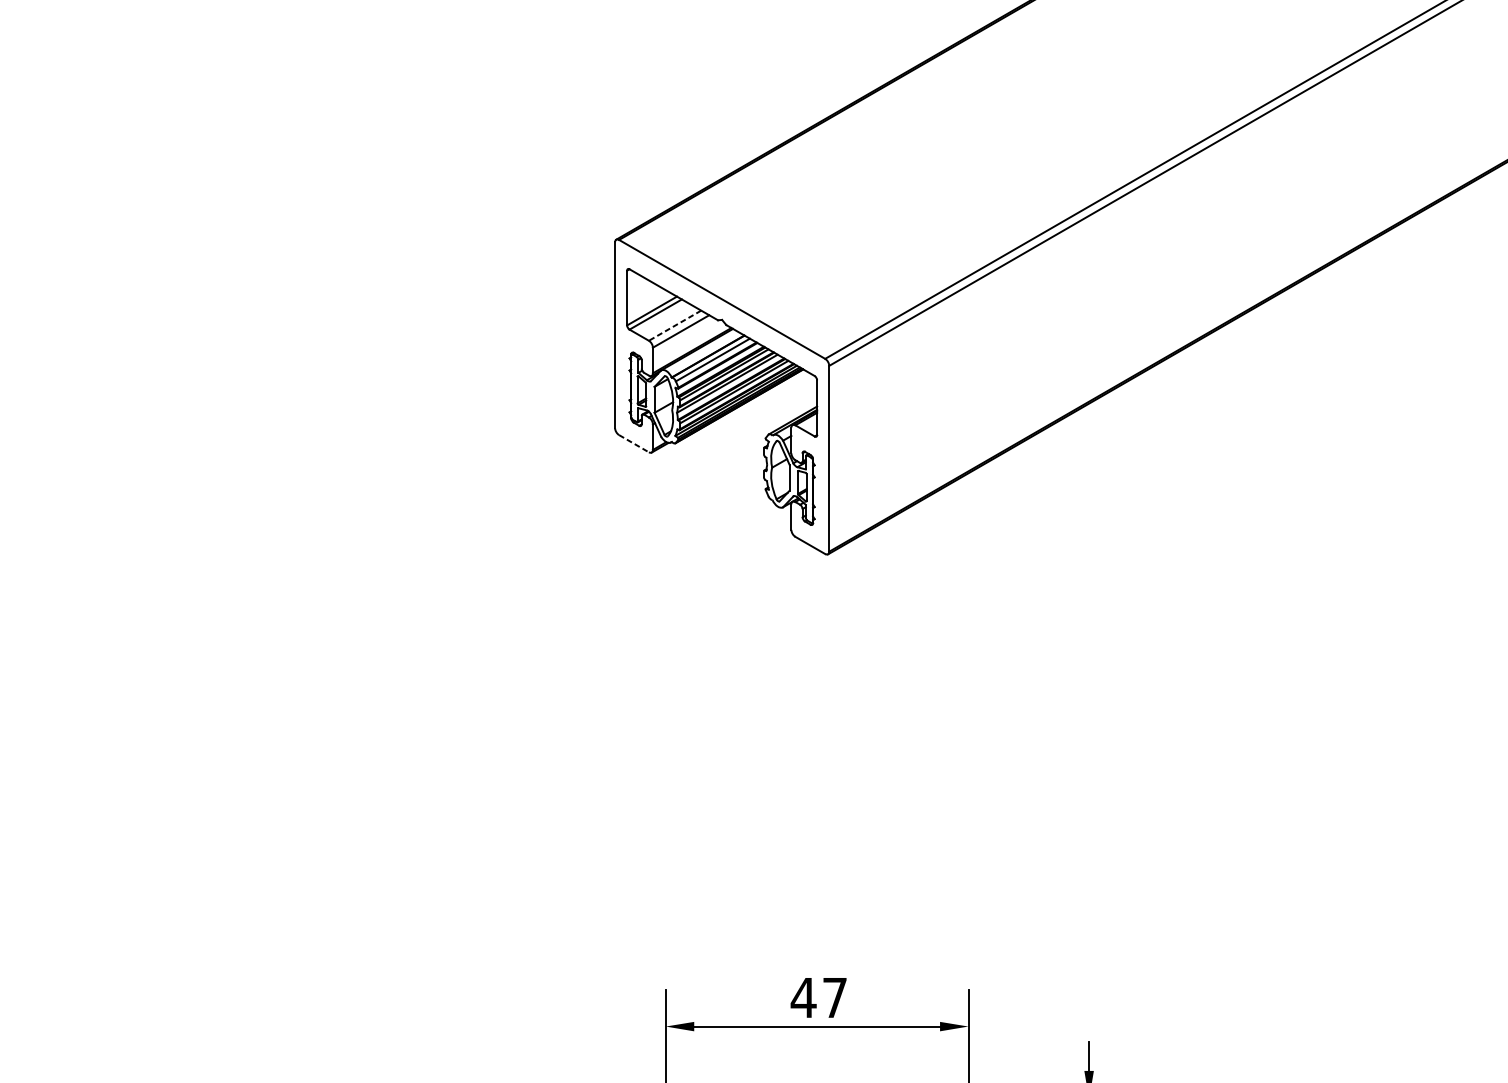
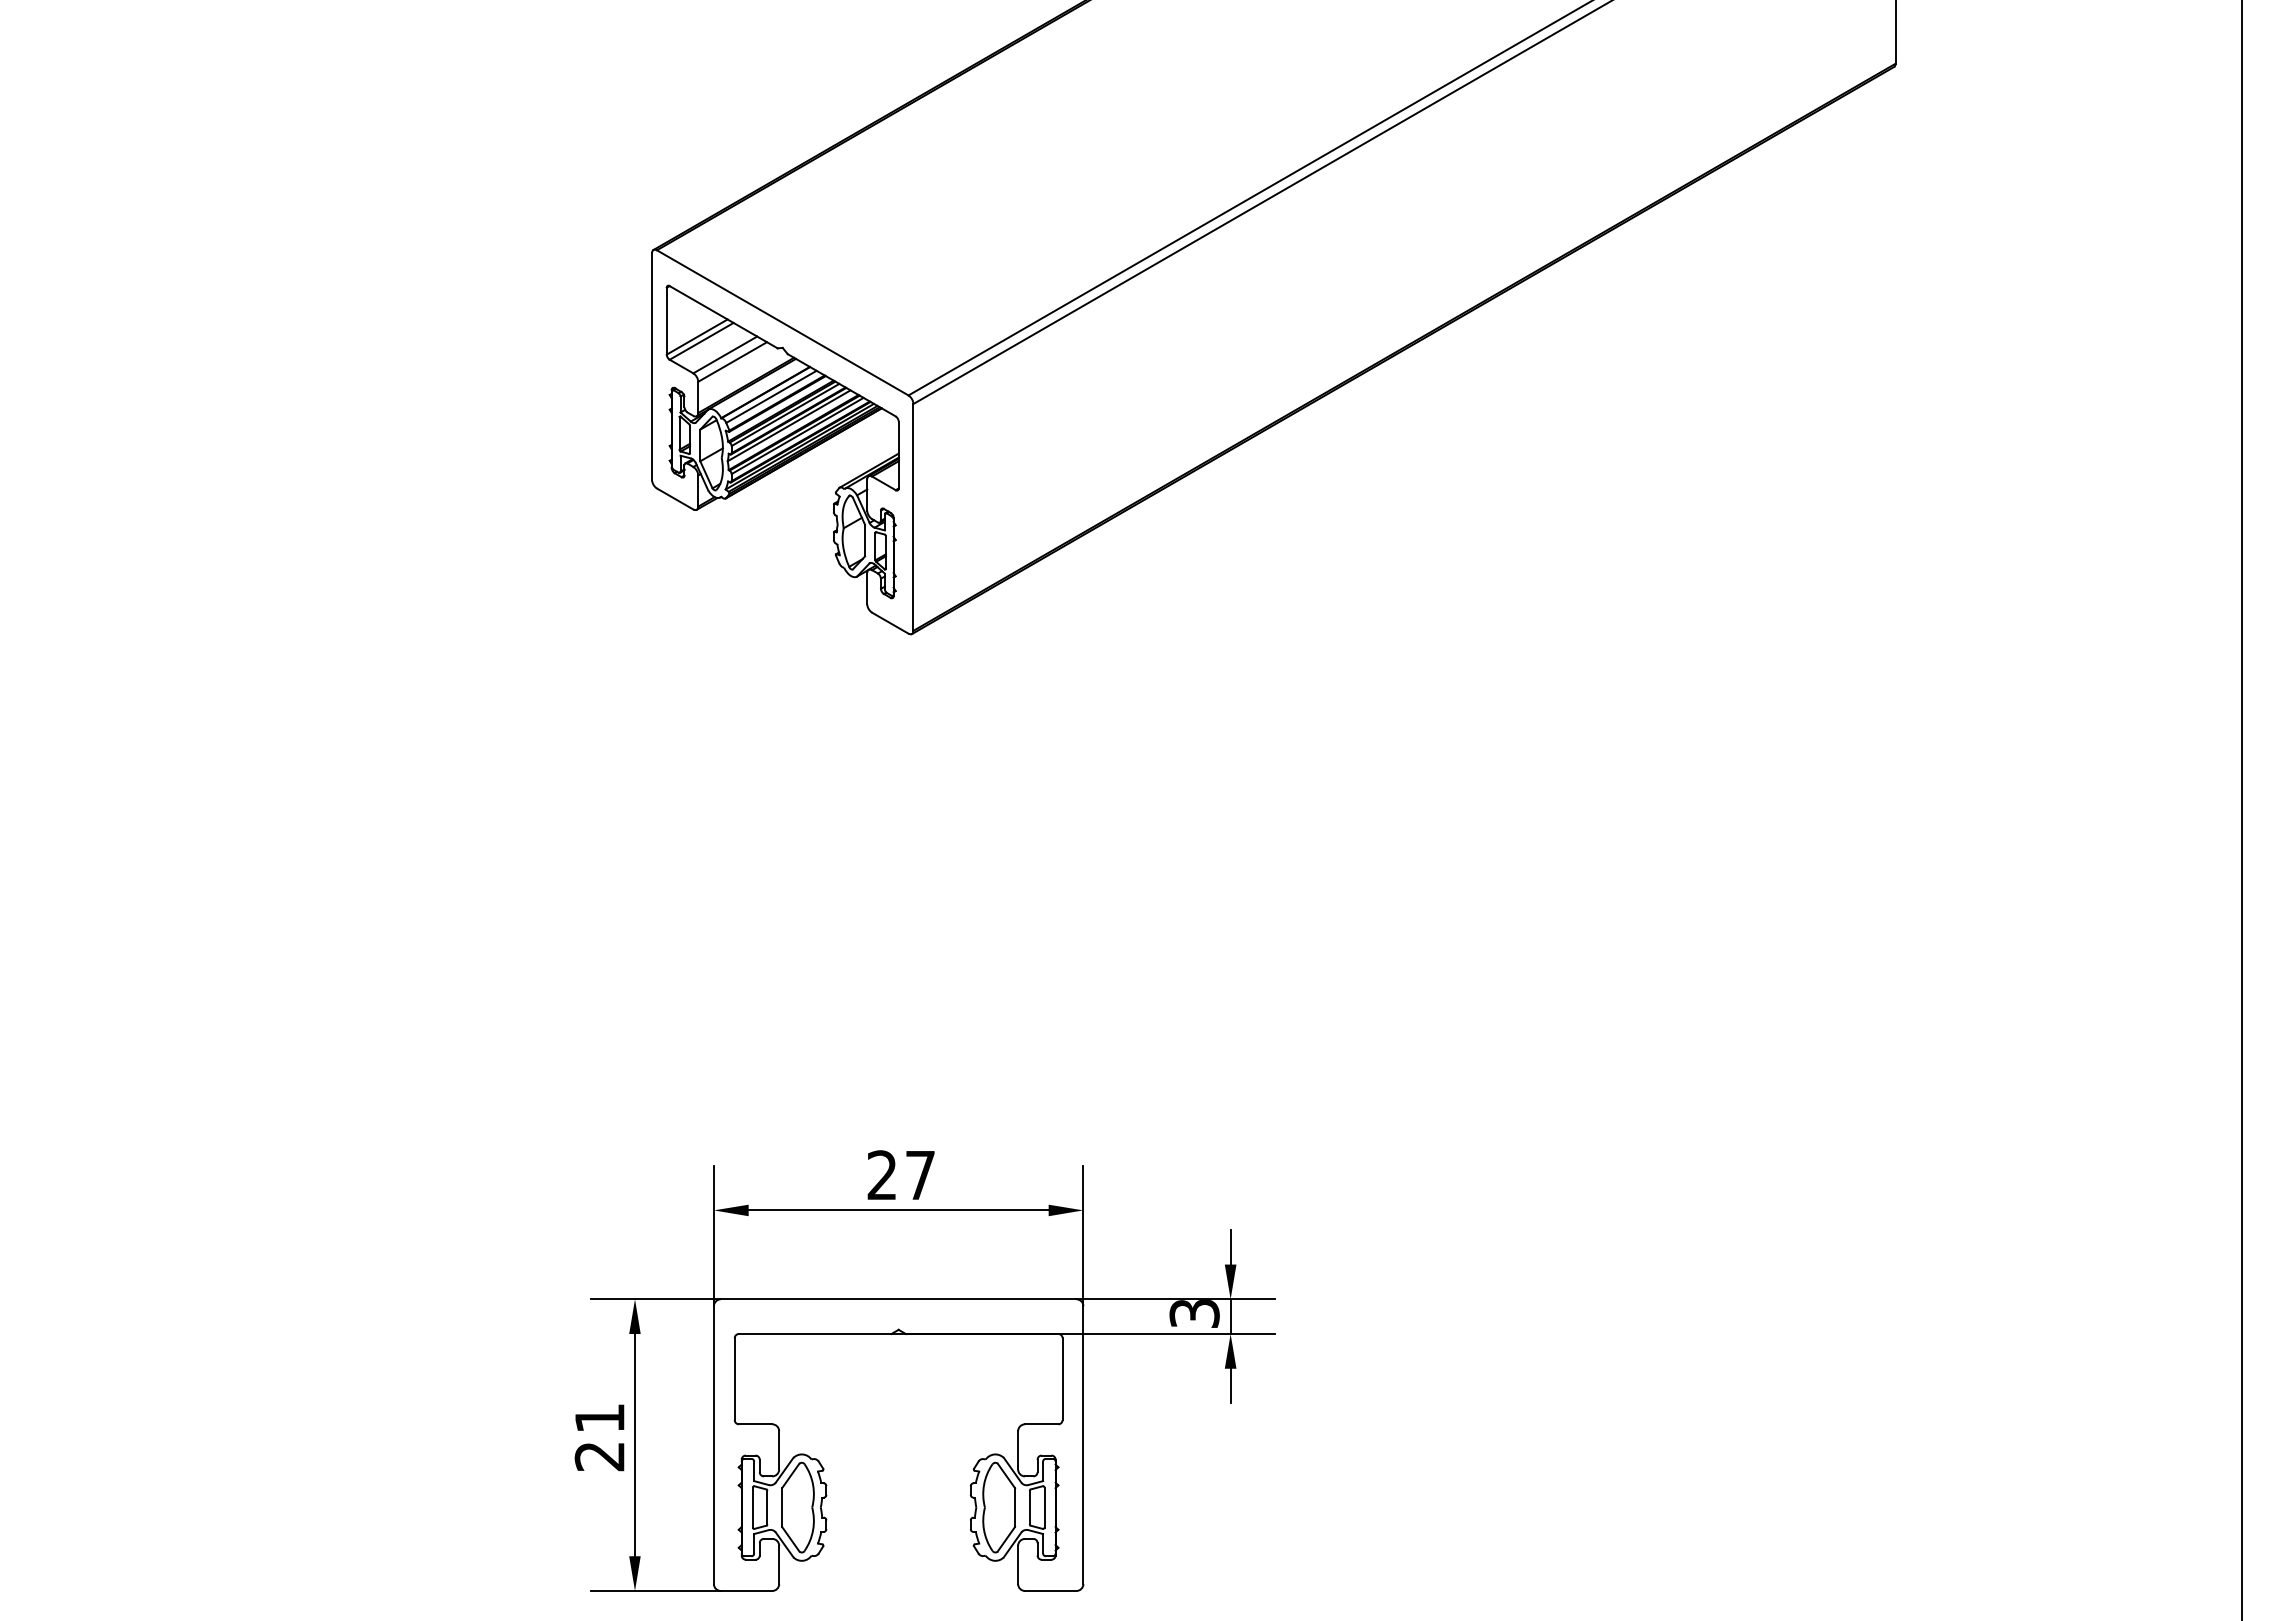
line: (675, 325) -> (725, 354), dashed -> solid
line: (634, 444) -> (675, 499), dashed -> solid
text: (803, 997) -> (882, 1174), 47 -> 27

